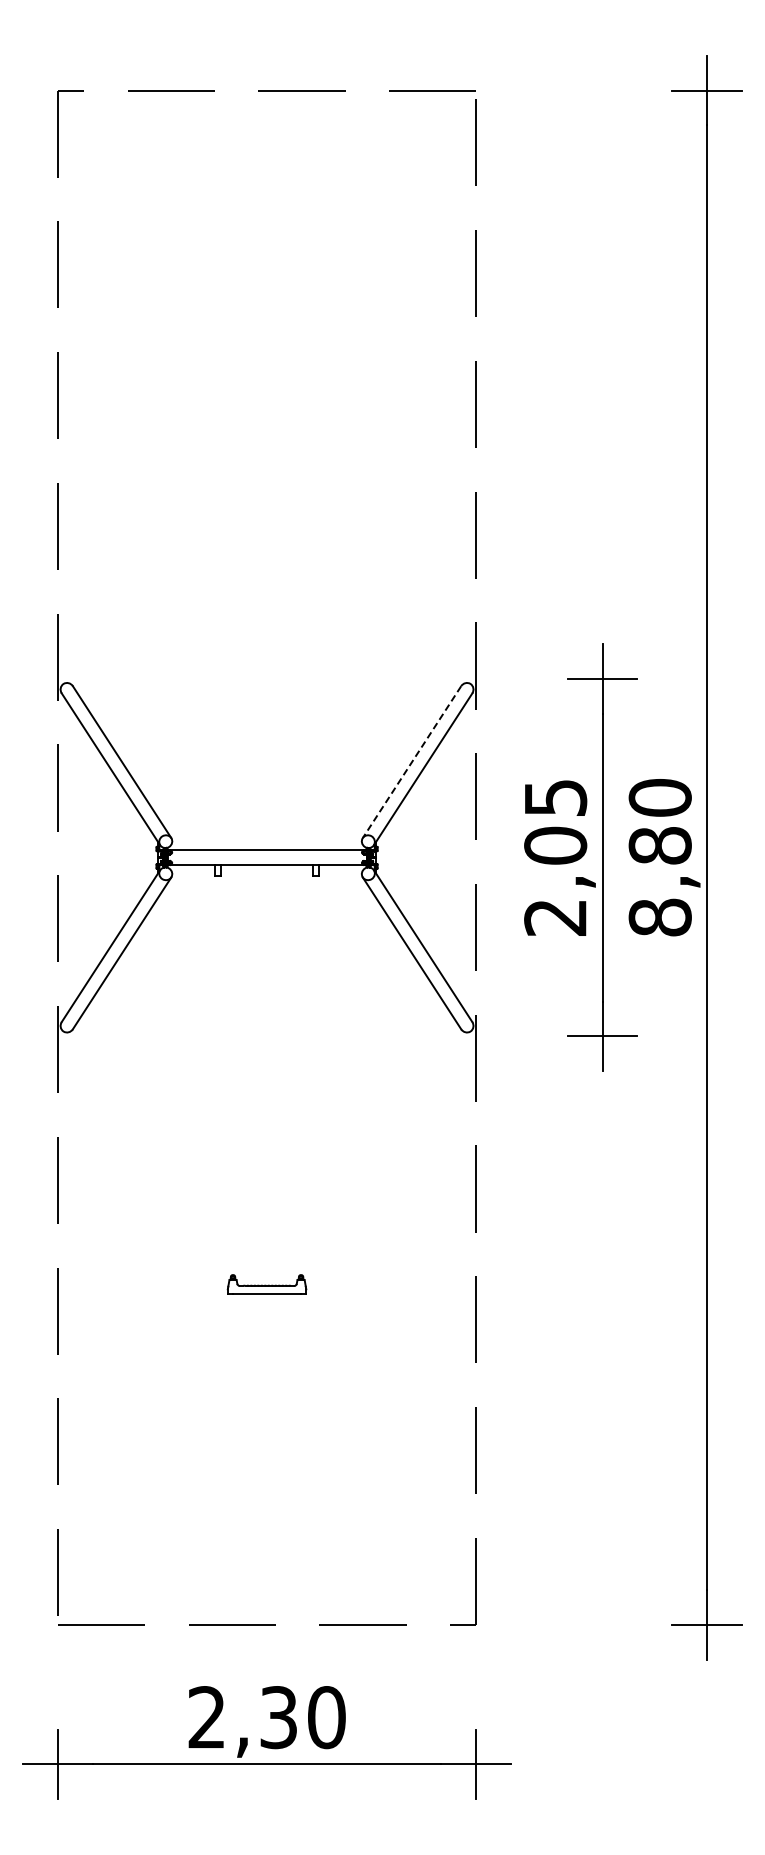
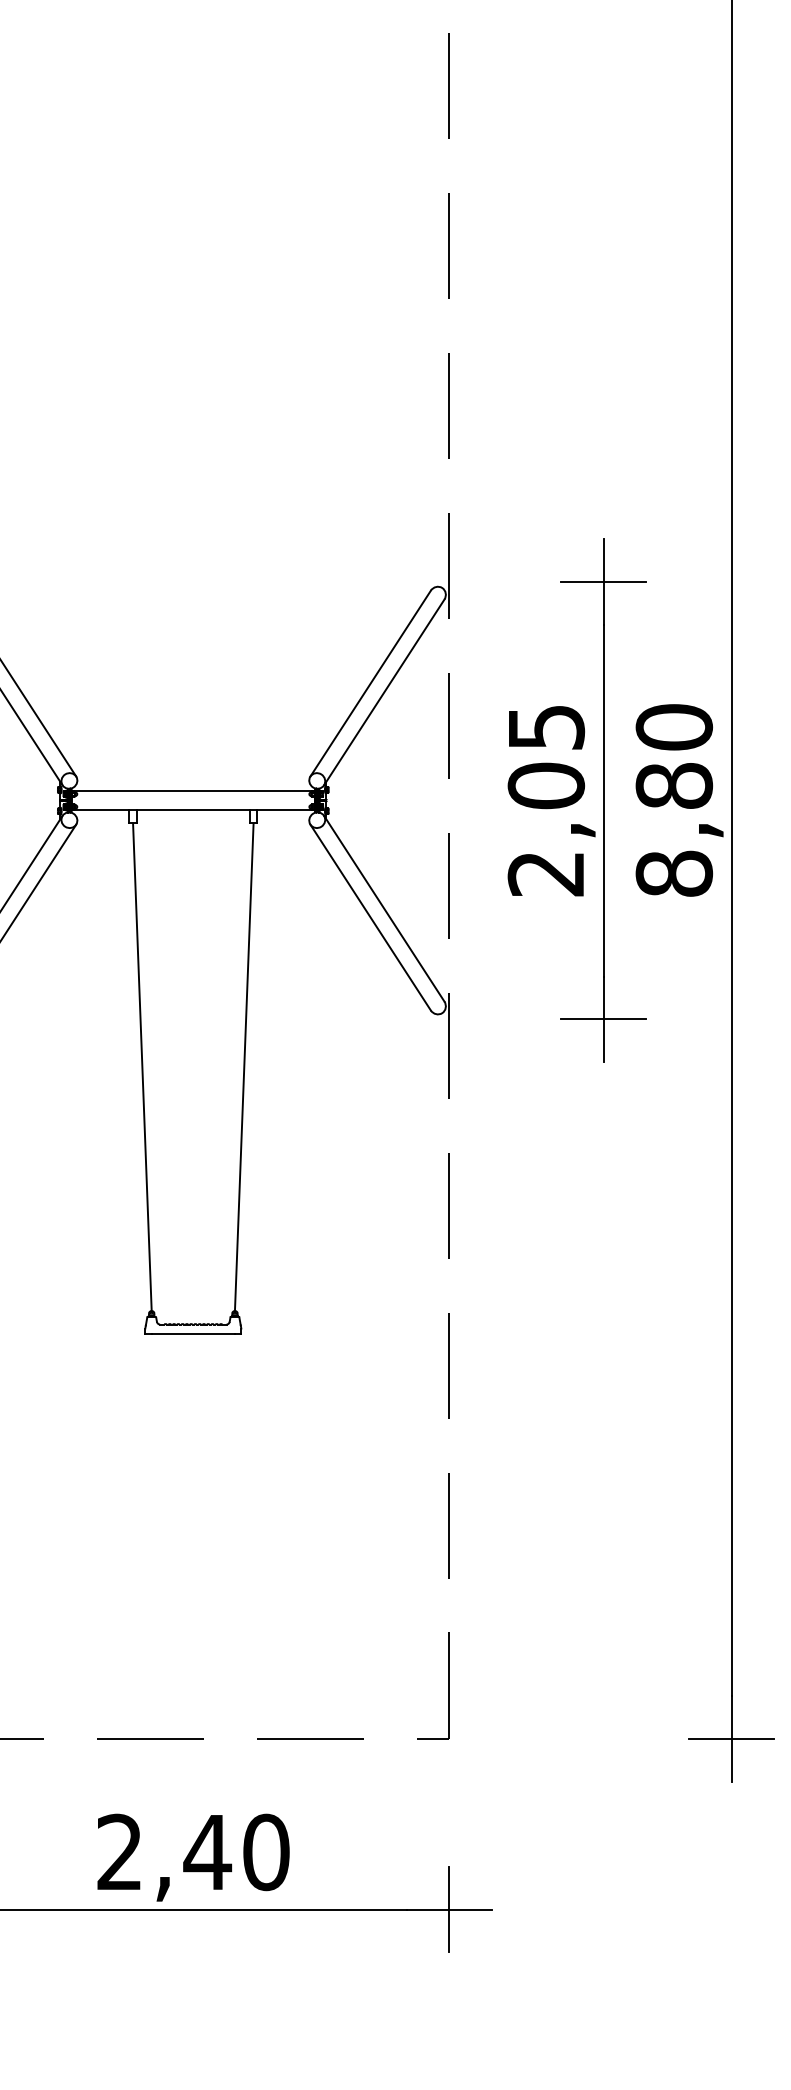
line: (411, 762) -> (370, 684), dashed -> solid
line: (225, 1075) -> (142, 1066), added
line: (308, 1075) -> (244, 1066), added
text: (278, 1717) -> (207, 1852), 2,30 -> 2,40

